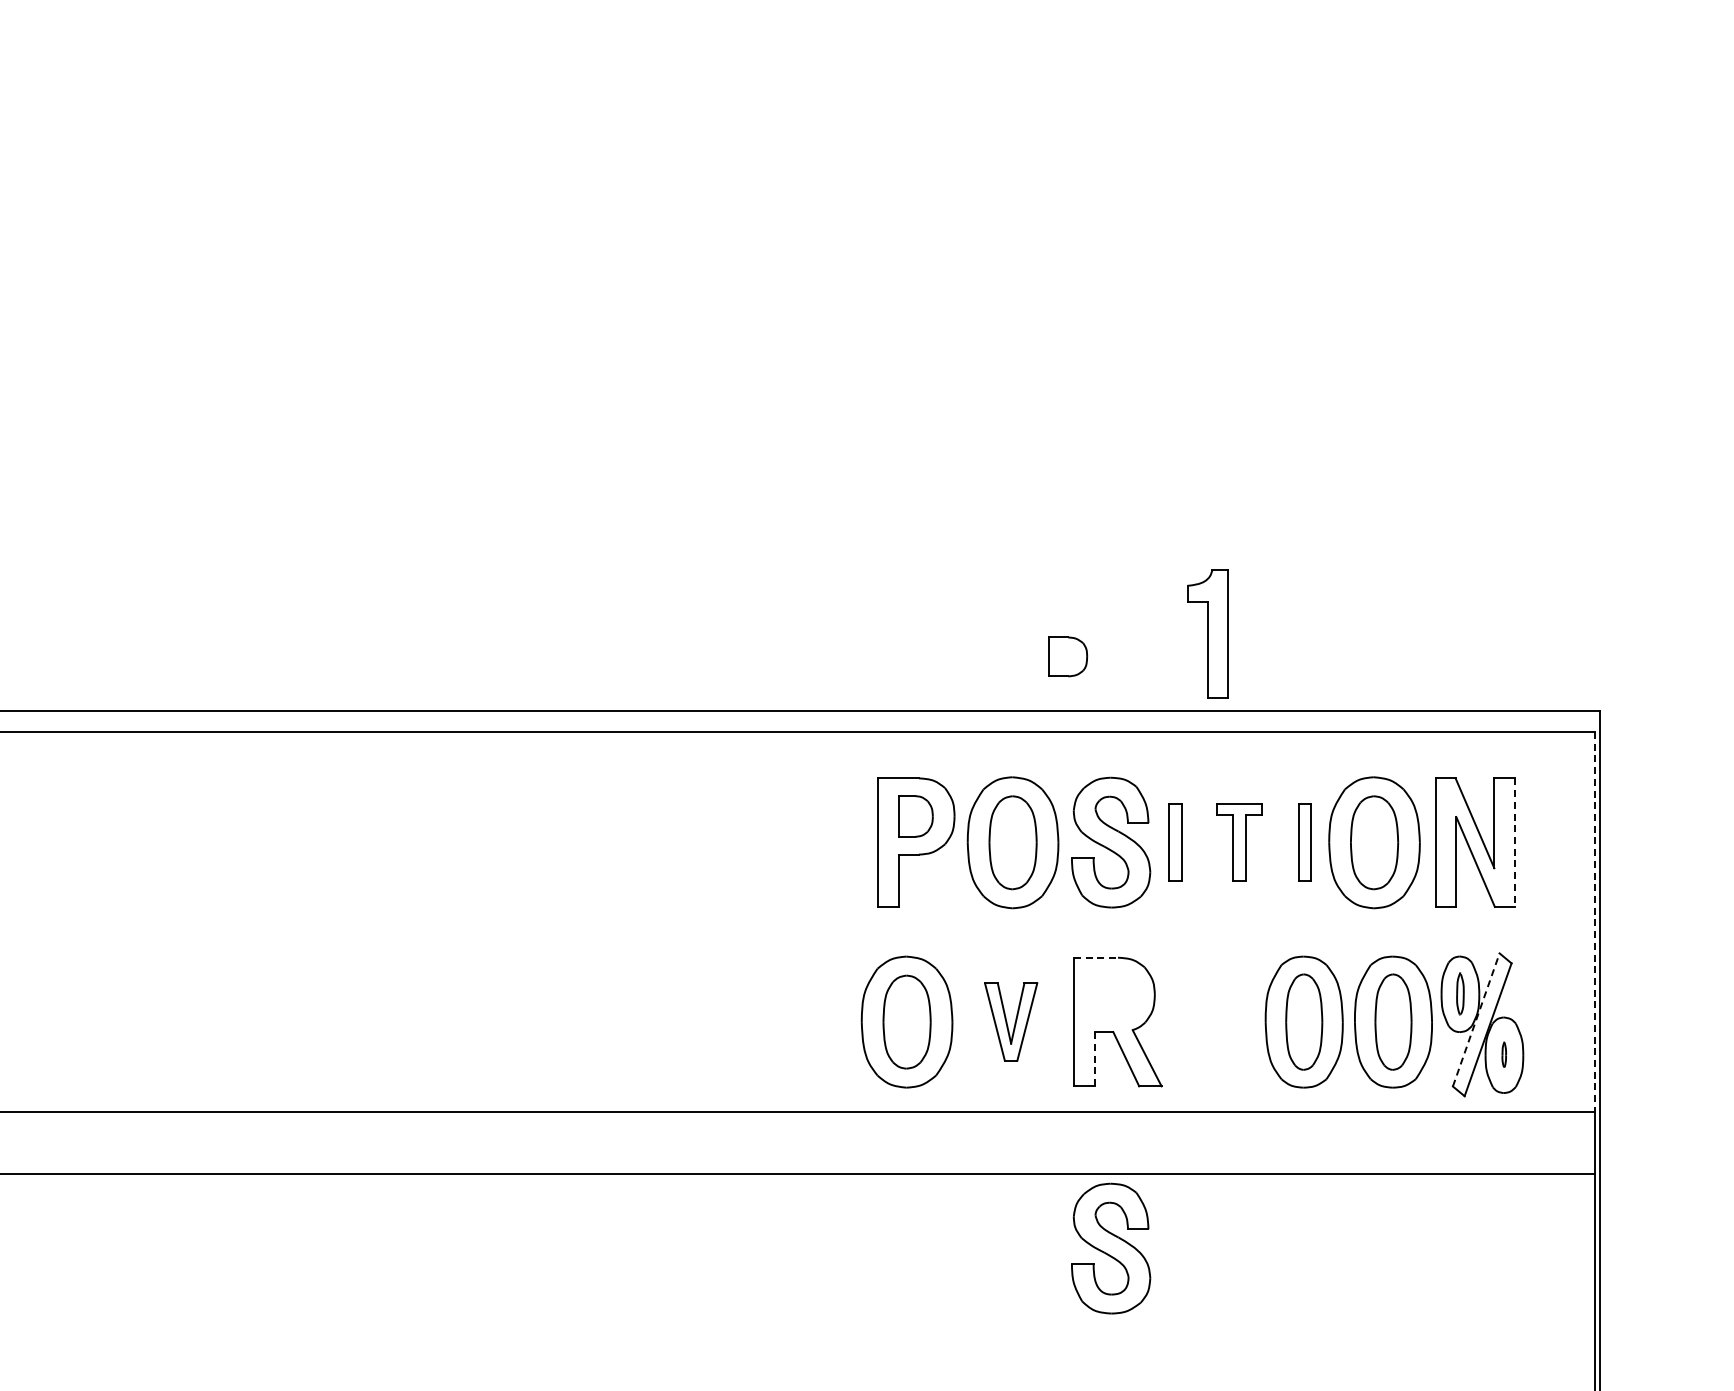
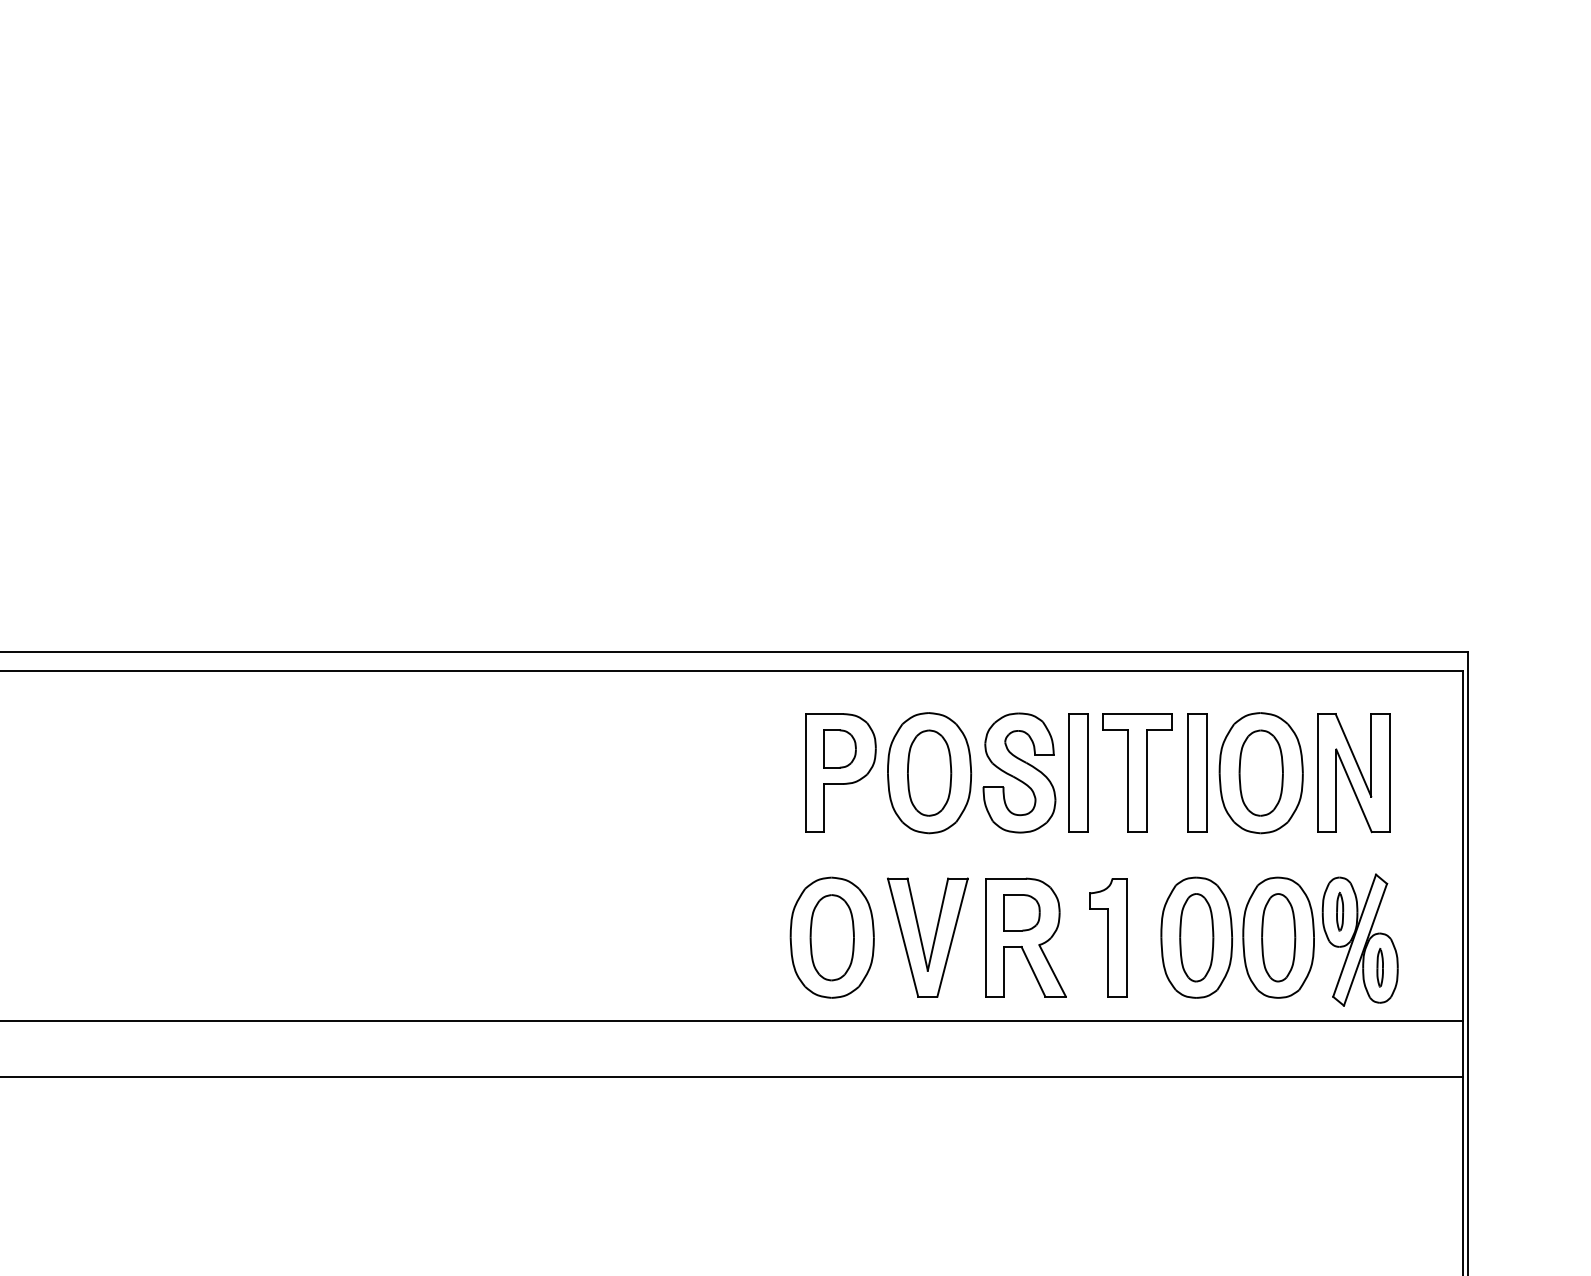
part: (1207, 633) -> (1107, 937), moved
part: (1068, 656) -> (1022, 912), moved
part: (1175, 842) -> (1078, 772), size x1.67
part: (1239, 842) -> (1137, 772), size x1.67
part: (1304, 842) -> (1196, 772), size x1.67
line: (1514, 843) -> (1389, 773), dashed -> solid
line: (1594, 922) -> (1463, 846), dashed -> solid
line: (1096, 957) -> (1006, 878), dashed -> solid
line: (1476, 1019) -> (1354, 935), dashed -> solid
part: (1010, 1021) -> (927, 937), size x1.67
part: (1504, 1054) -> (1380, 967), size x1.67
line: (1094, 1059) -> (1004, 972), dashed -> solid
part: (1111, 1248) -> (1019, 1145), removed

